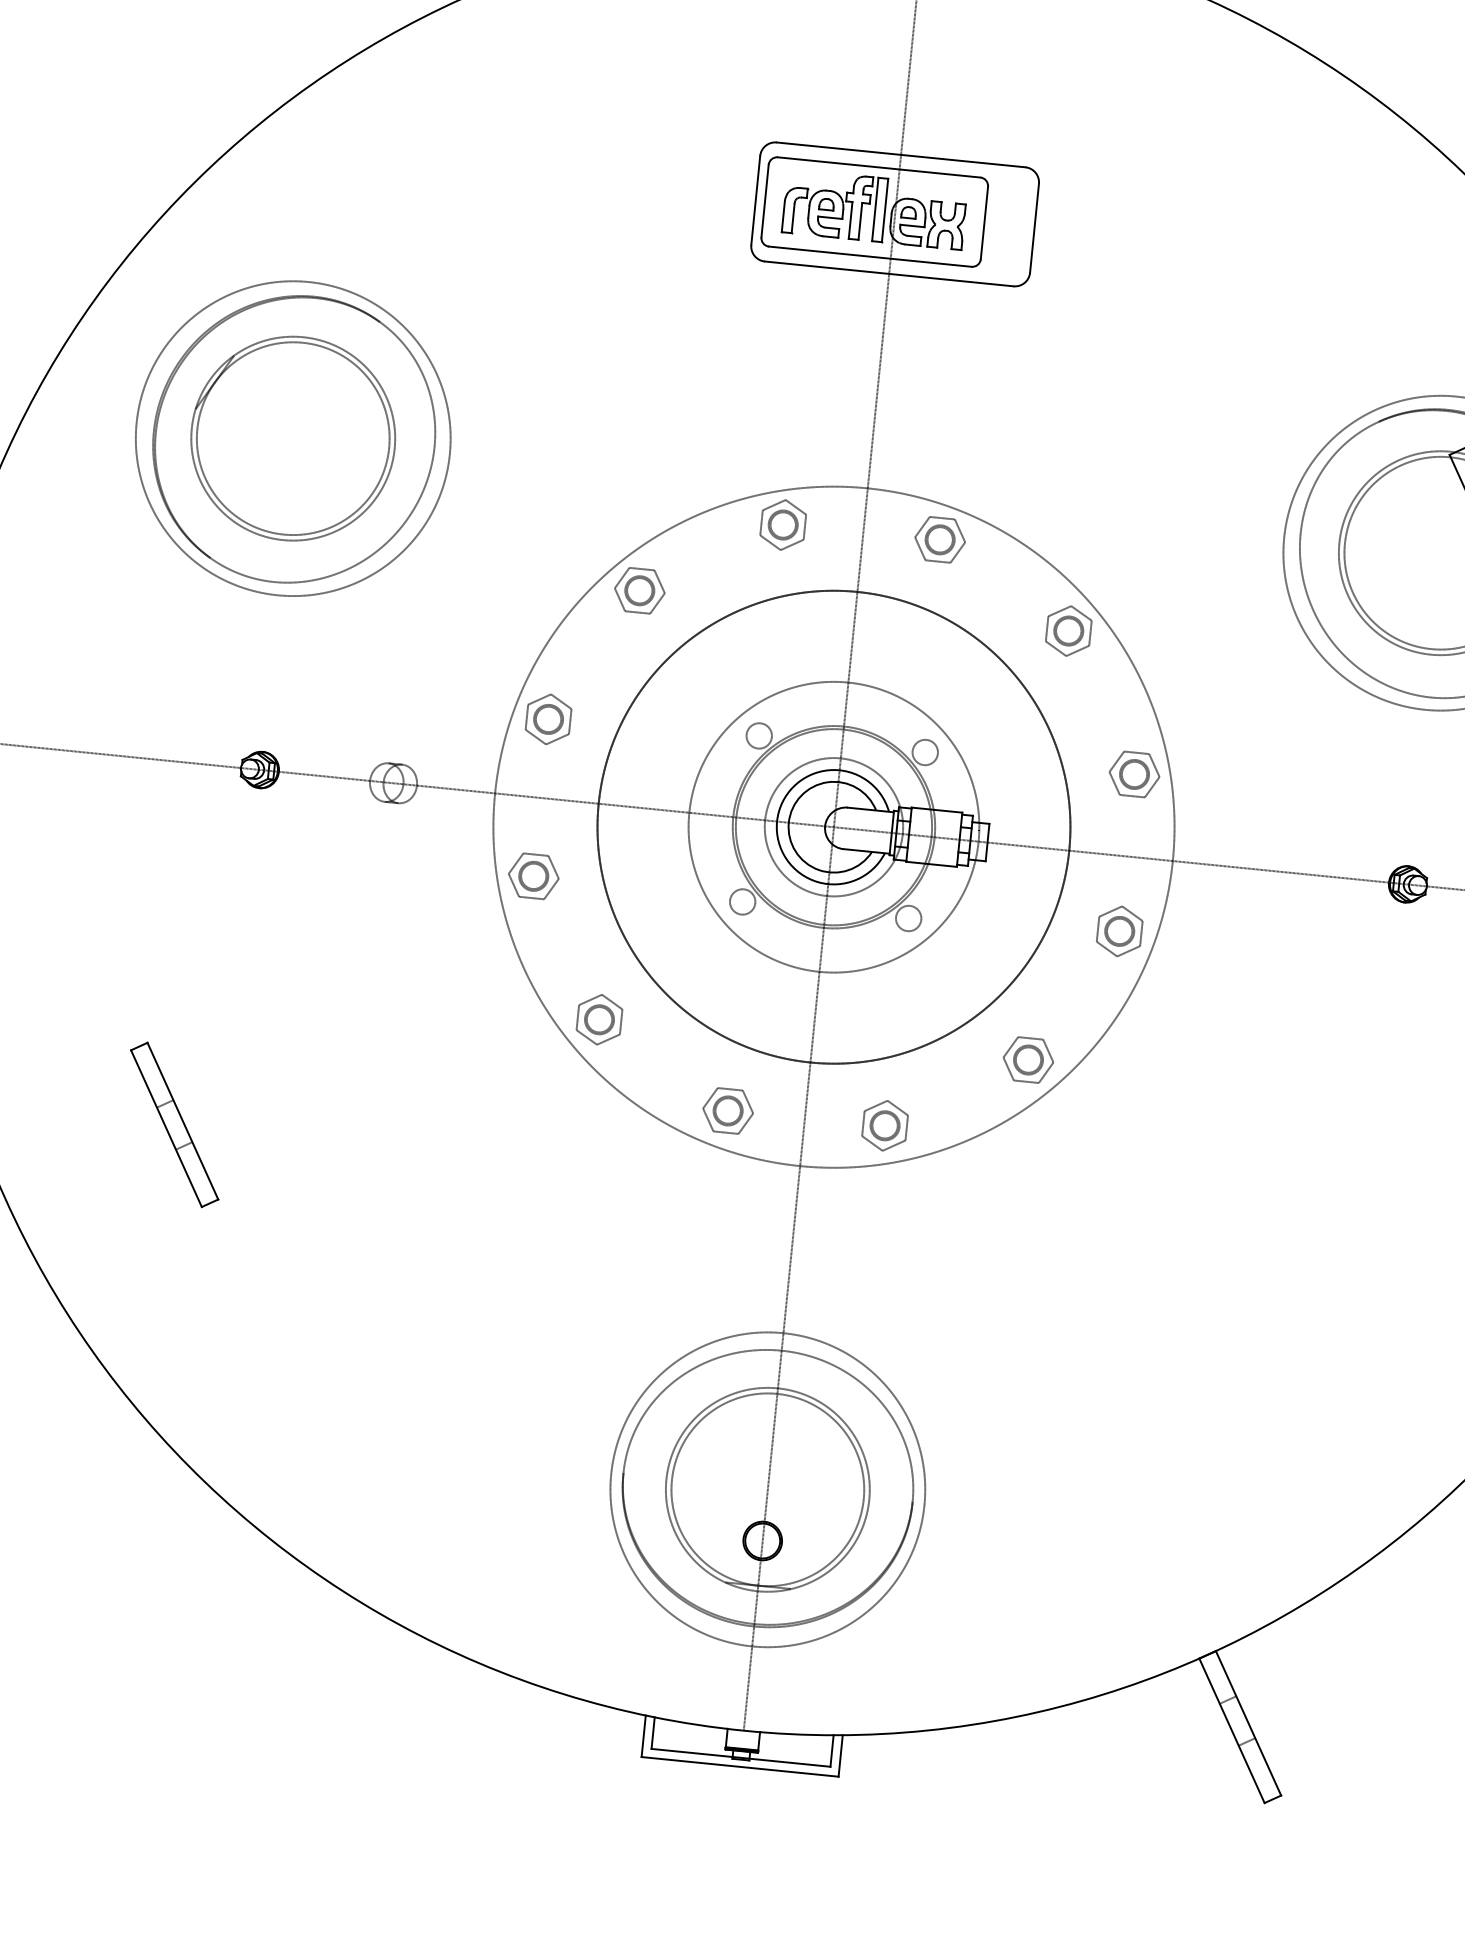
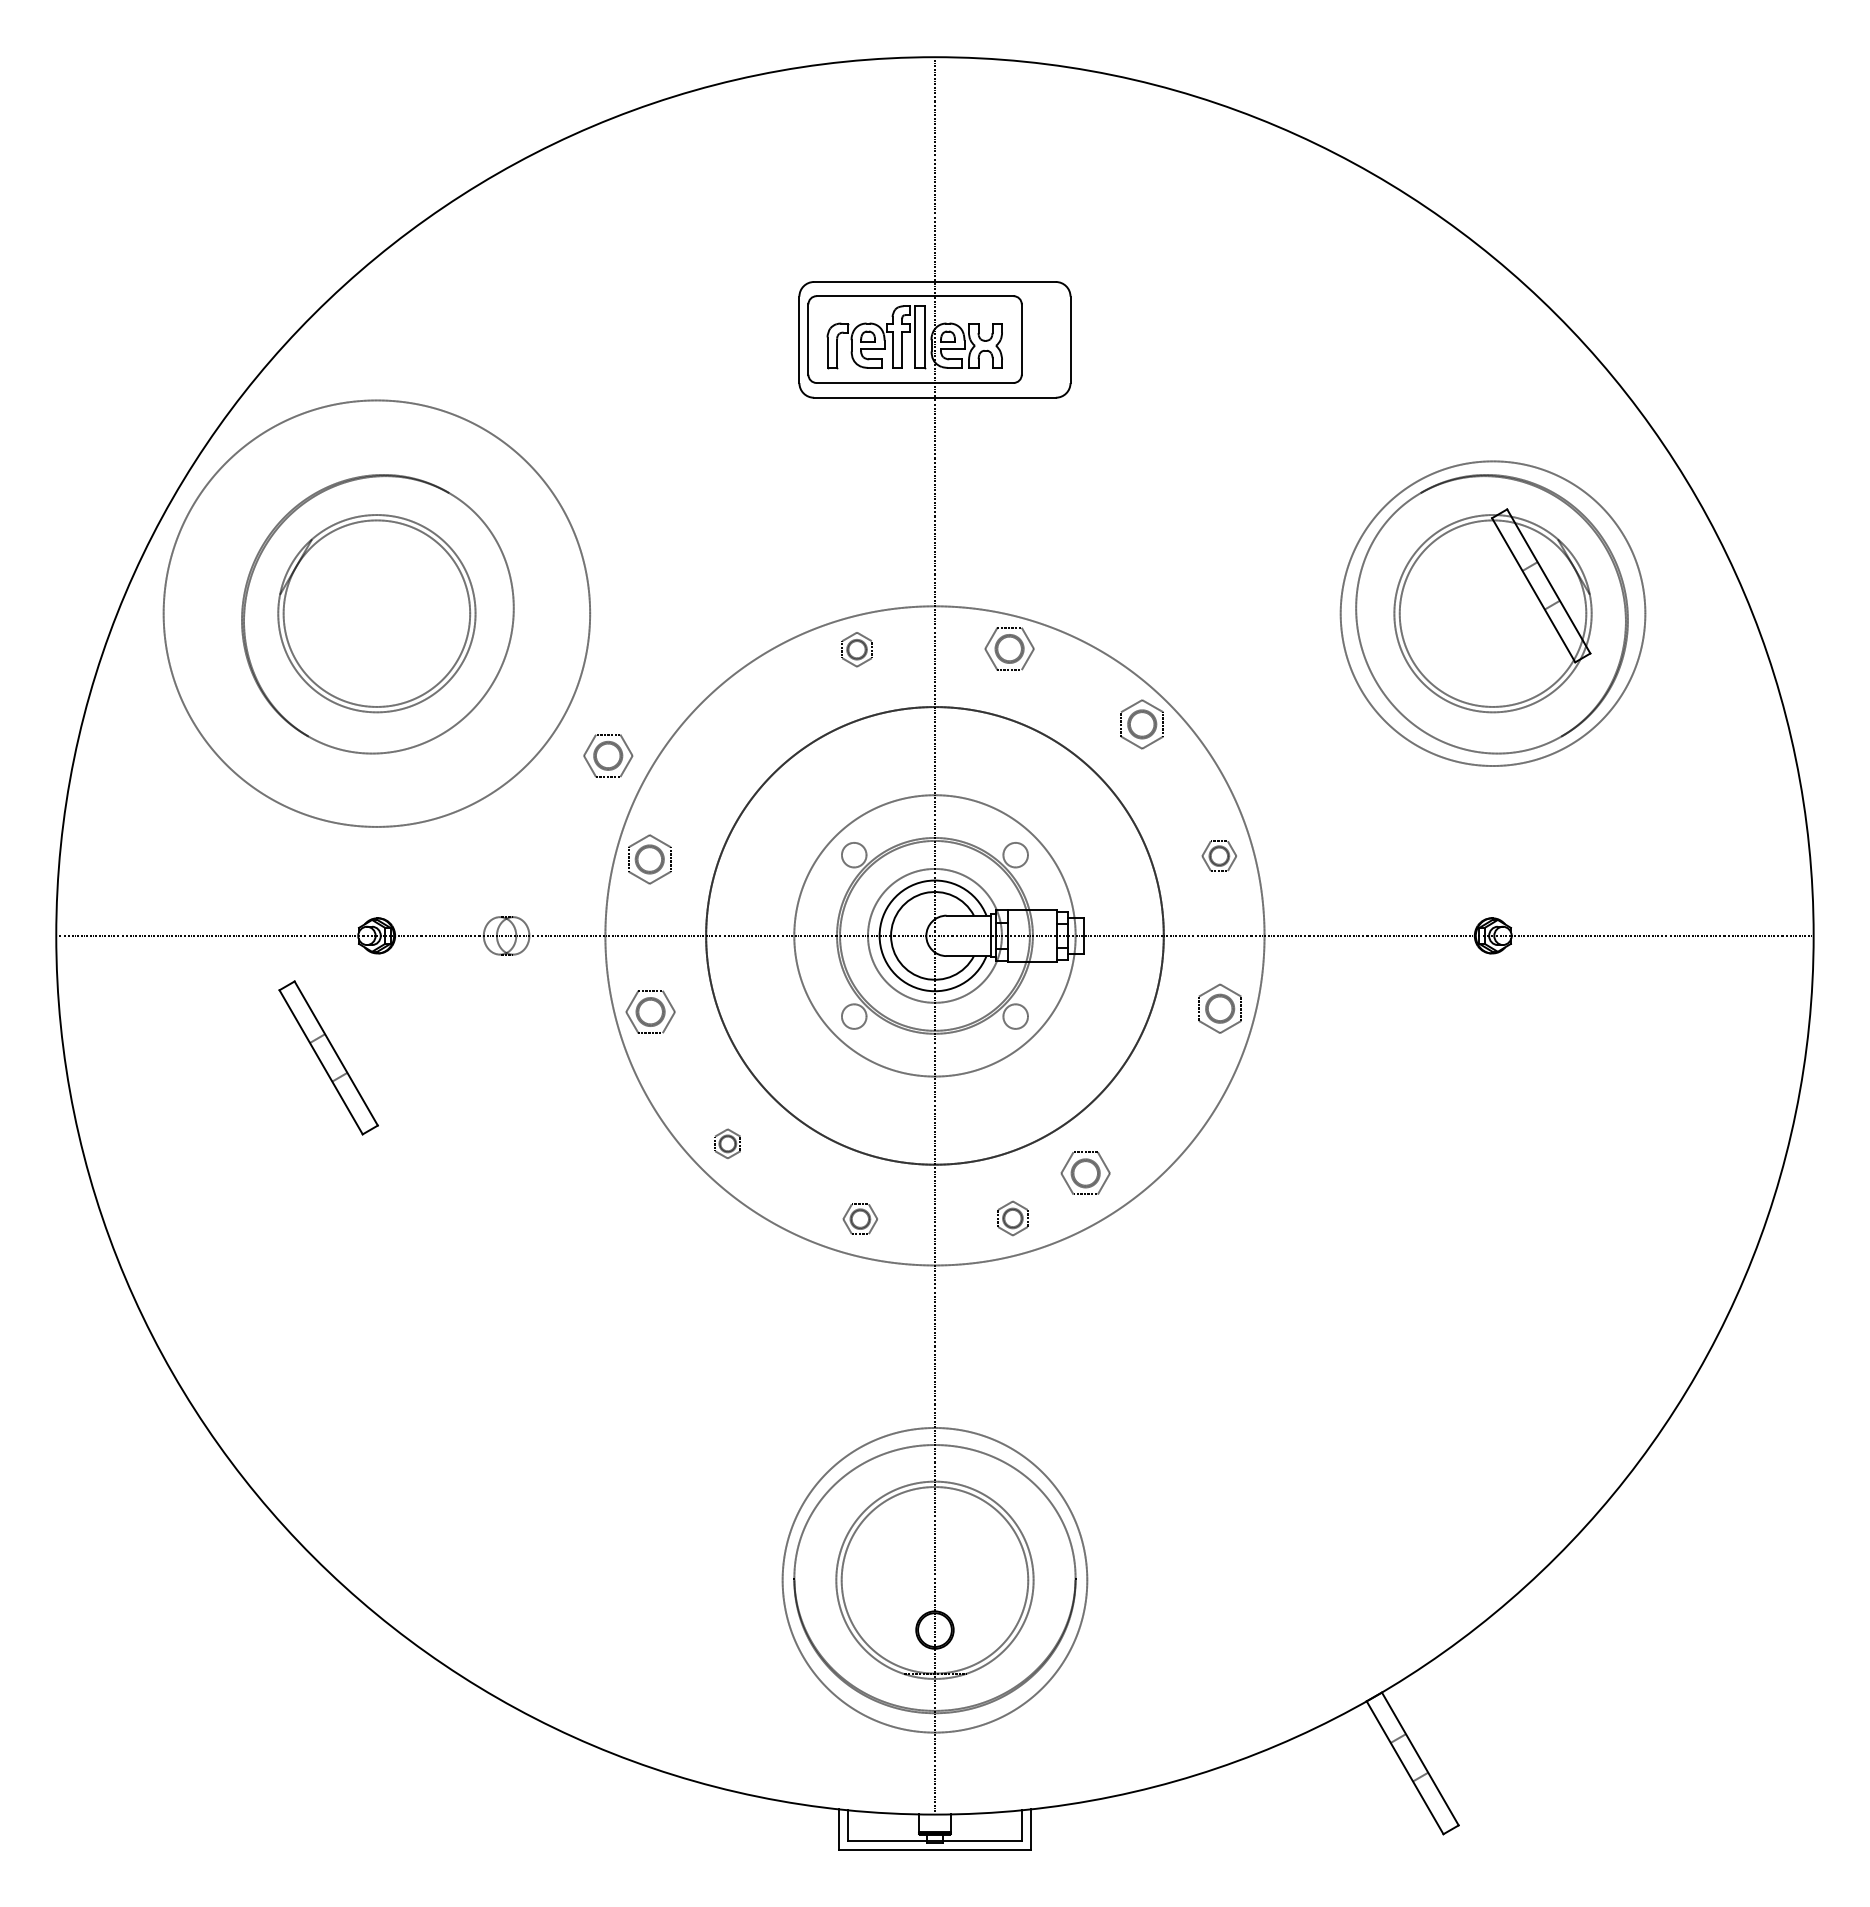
circle: (292, 438) -> (376, 613), size x1.4
part: (782, 524) -> (856, 649), size x0.7
part: (640, 590) -> (608, 755), moved
part: (1134, 773) -> (1219, 855), size x0.7
part: (599, 1019) -> (727, 1143), size x0.6
part: (1028, 1059) -> (1085, 1172), moved
part: (728, 1110) -> (860, 1218), size x0.7
part: (174, 1124) -> (328, 1057), moved
part: (884, 1125) -> (1012, 1218), size x0.7

